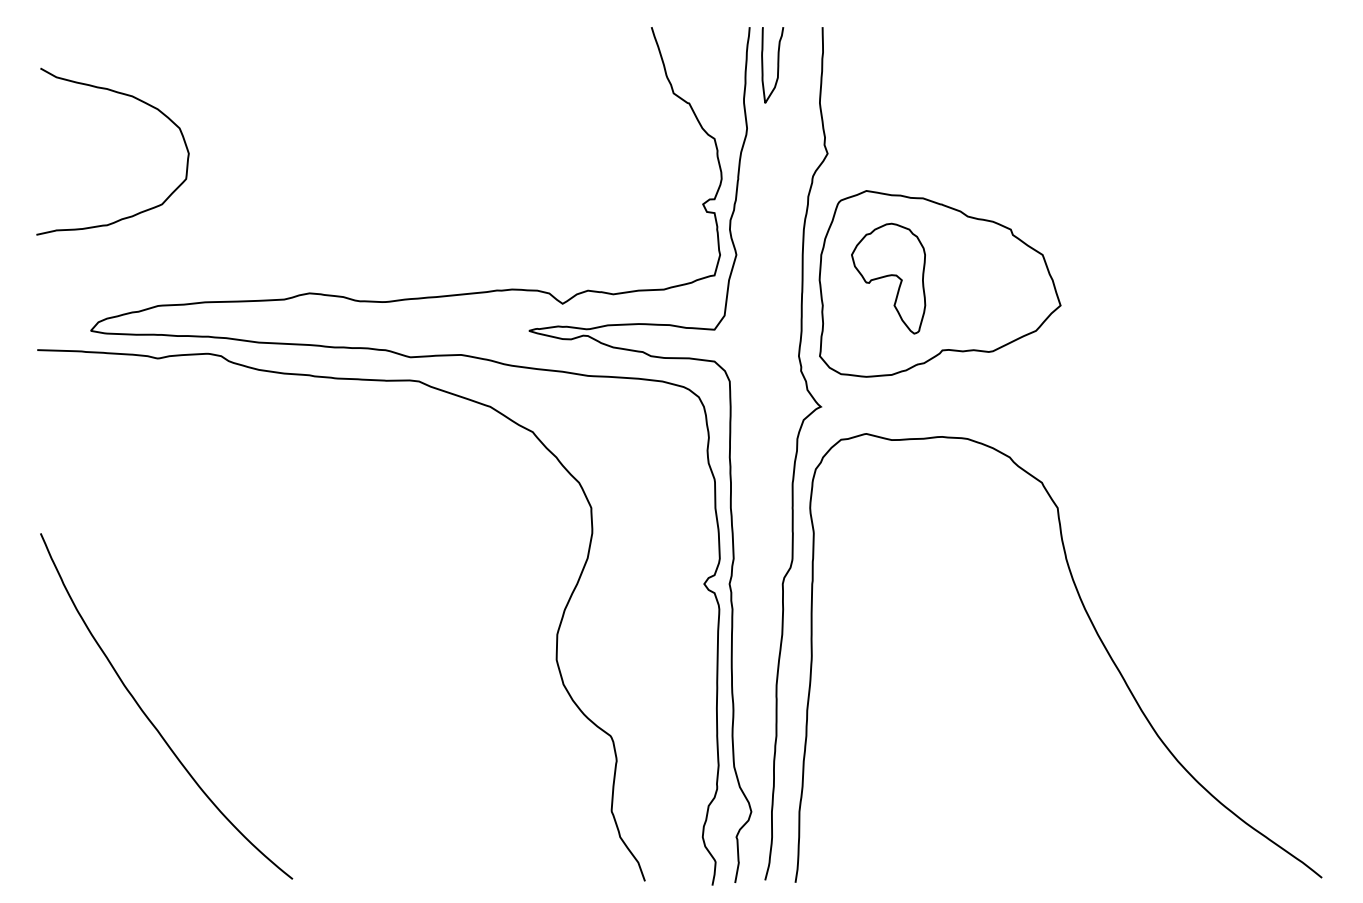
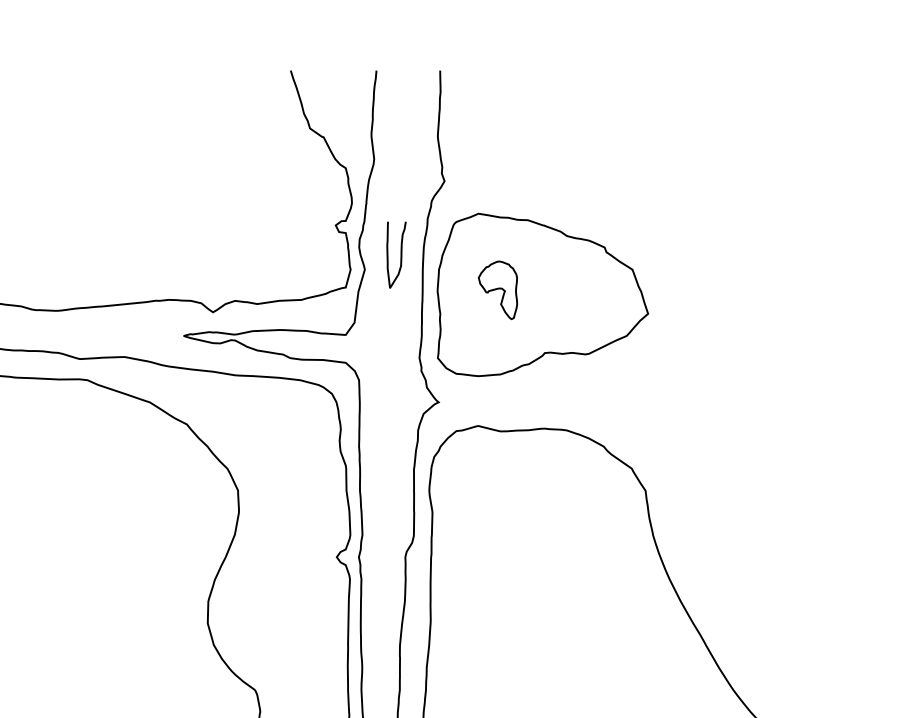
curve: (777, 65) -> (400, 255), moved
part: (888, 278) -> (497, 290), size x0.6

